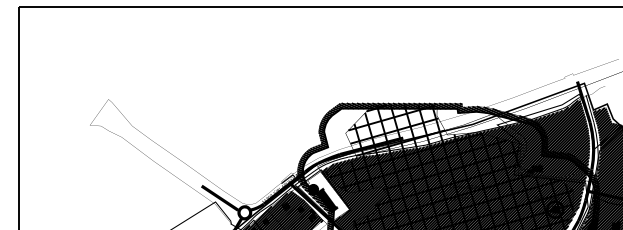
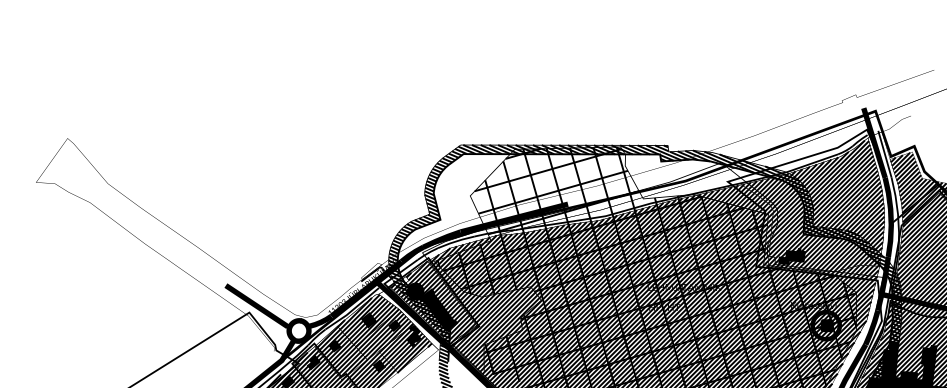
hatch: (323, 195) -> (432, 301), added

